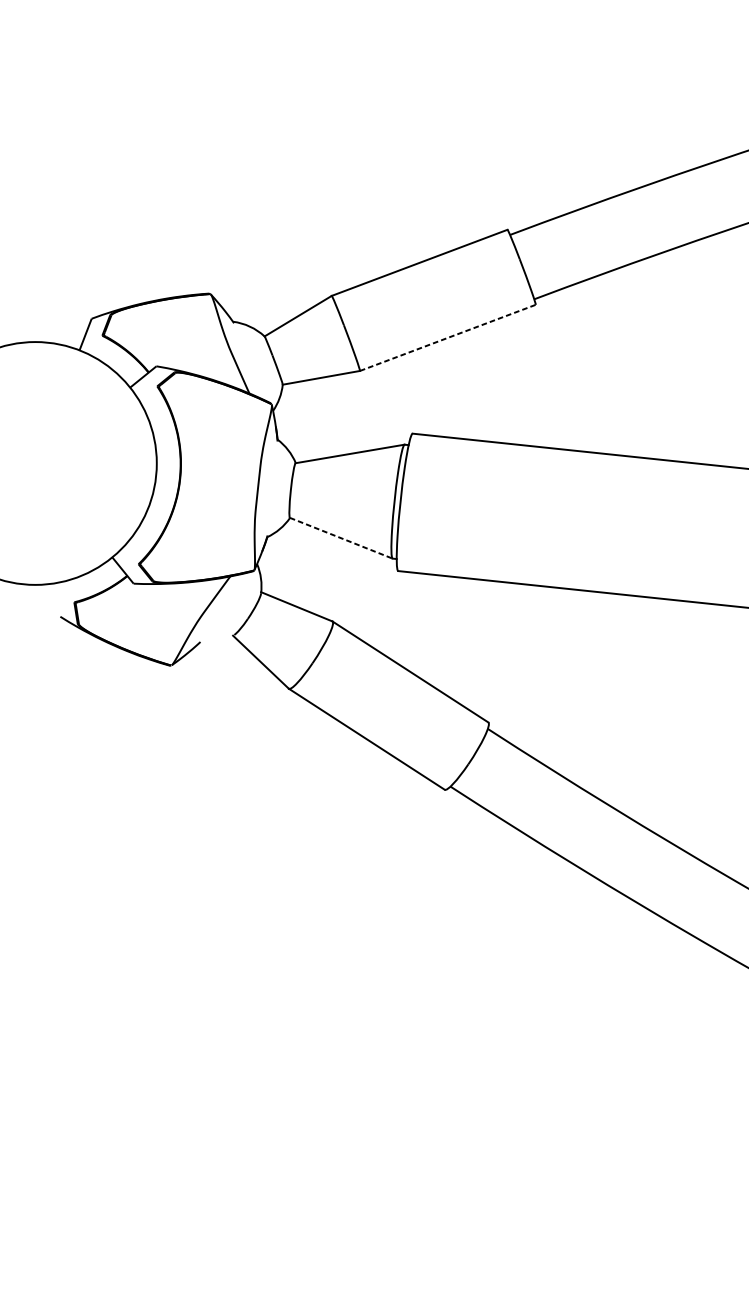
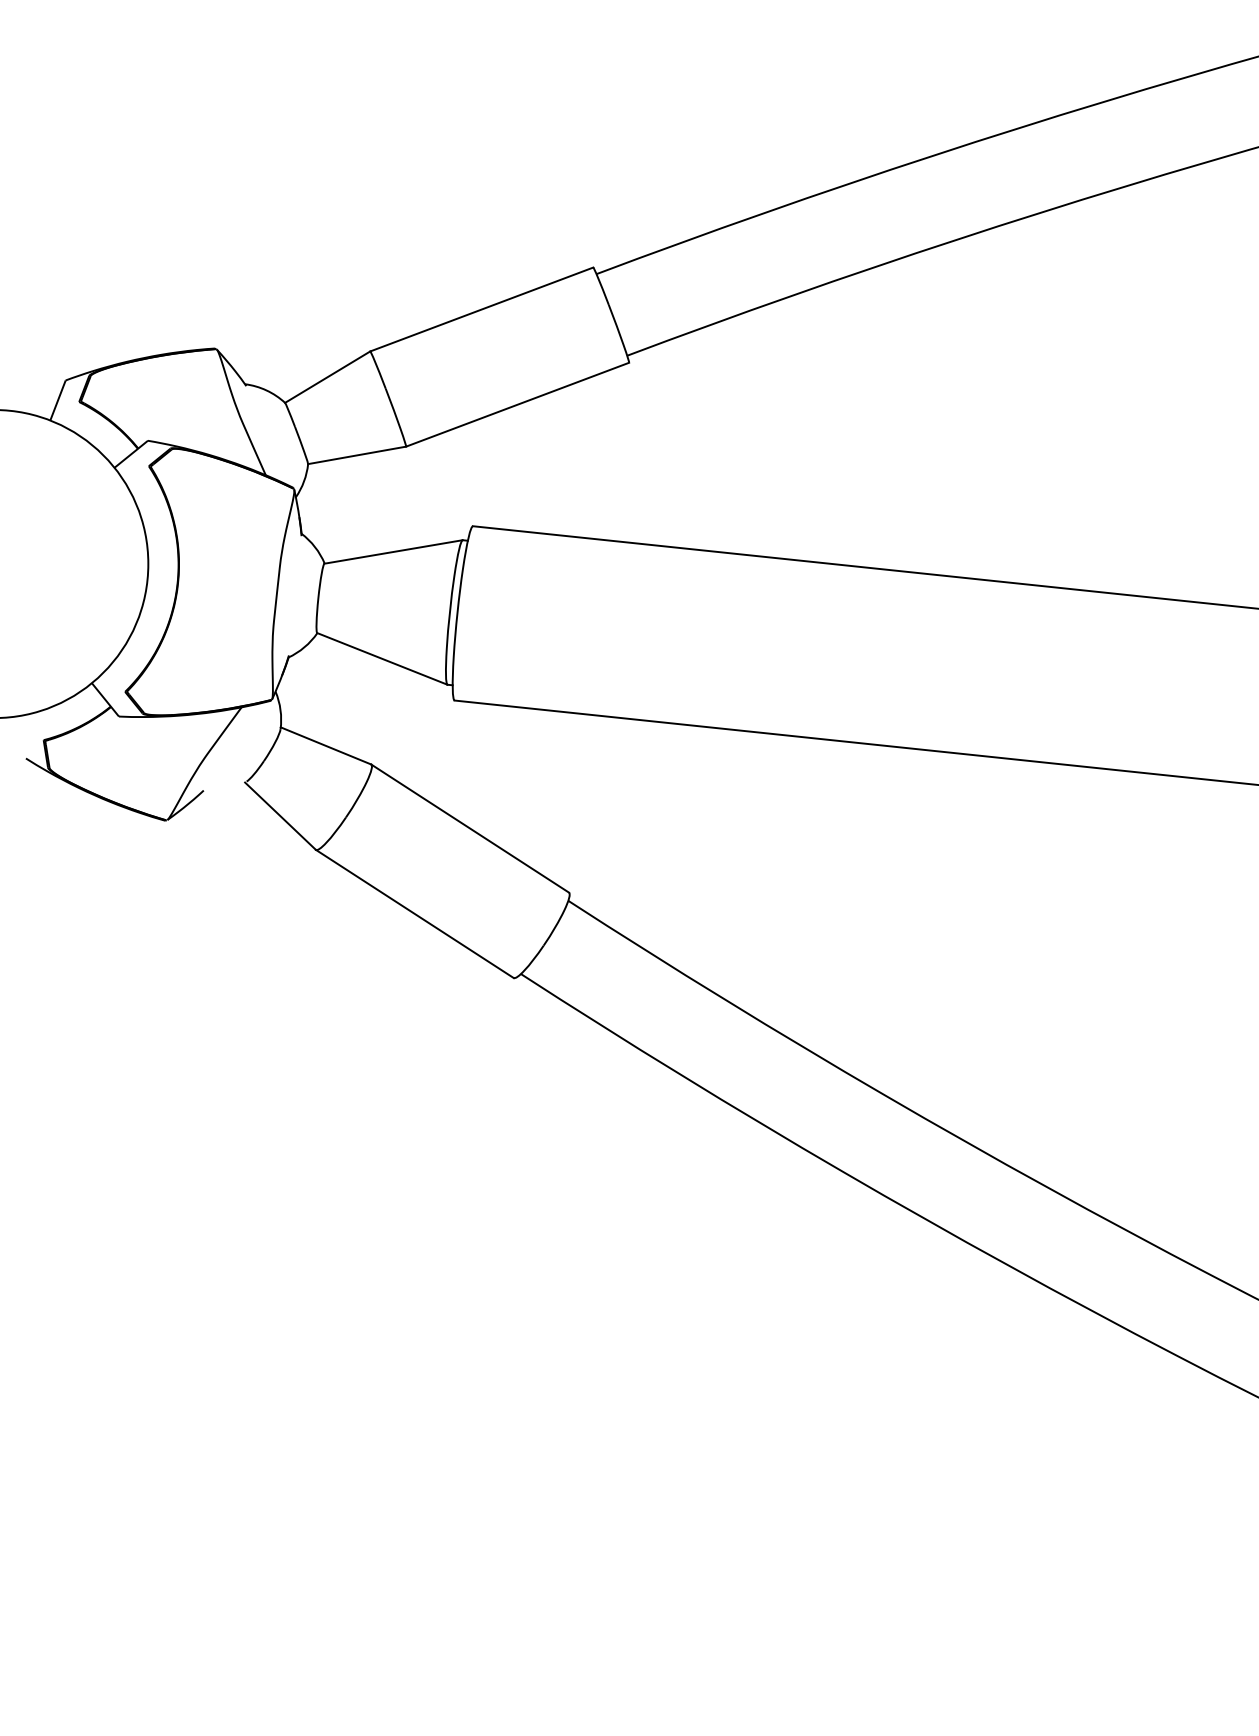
line: (448, 337) -> (518, 404), dashed -> solid
line: (341, 538) -> (382, 659), dashed -> solid

